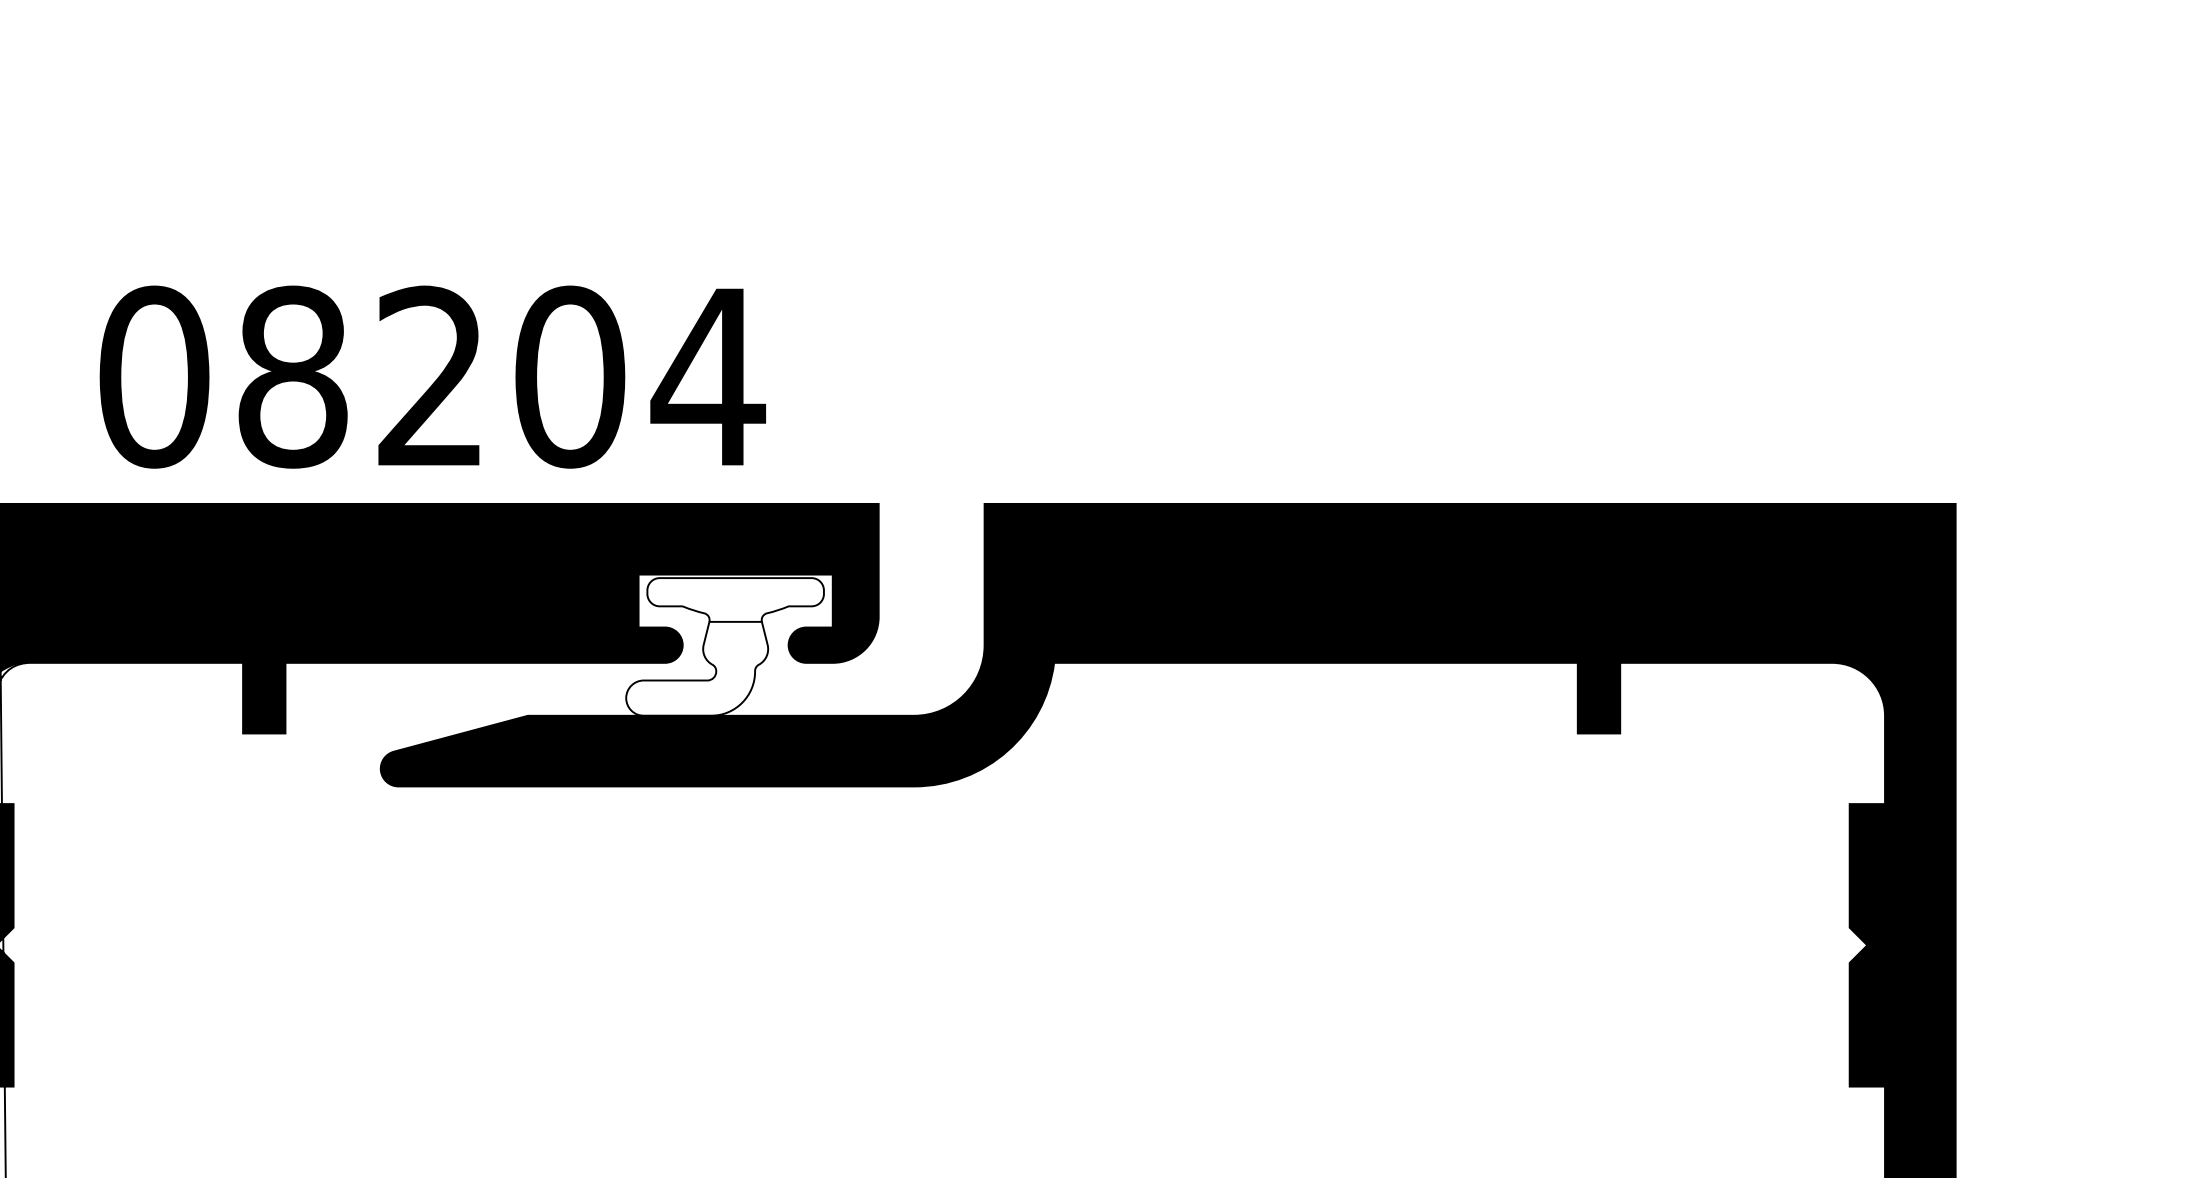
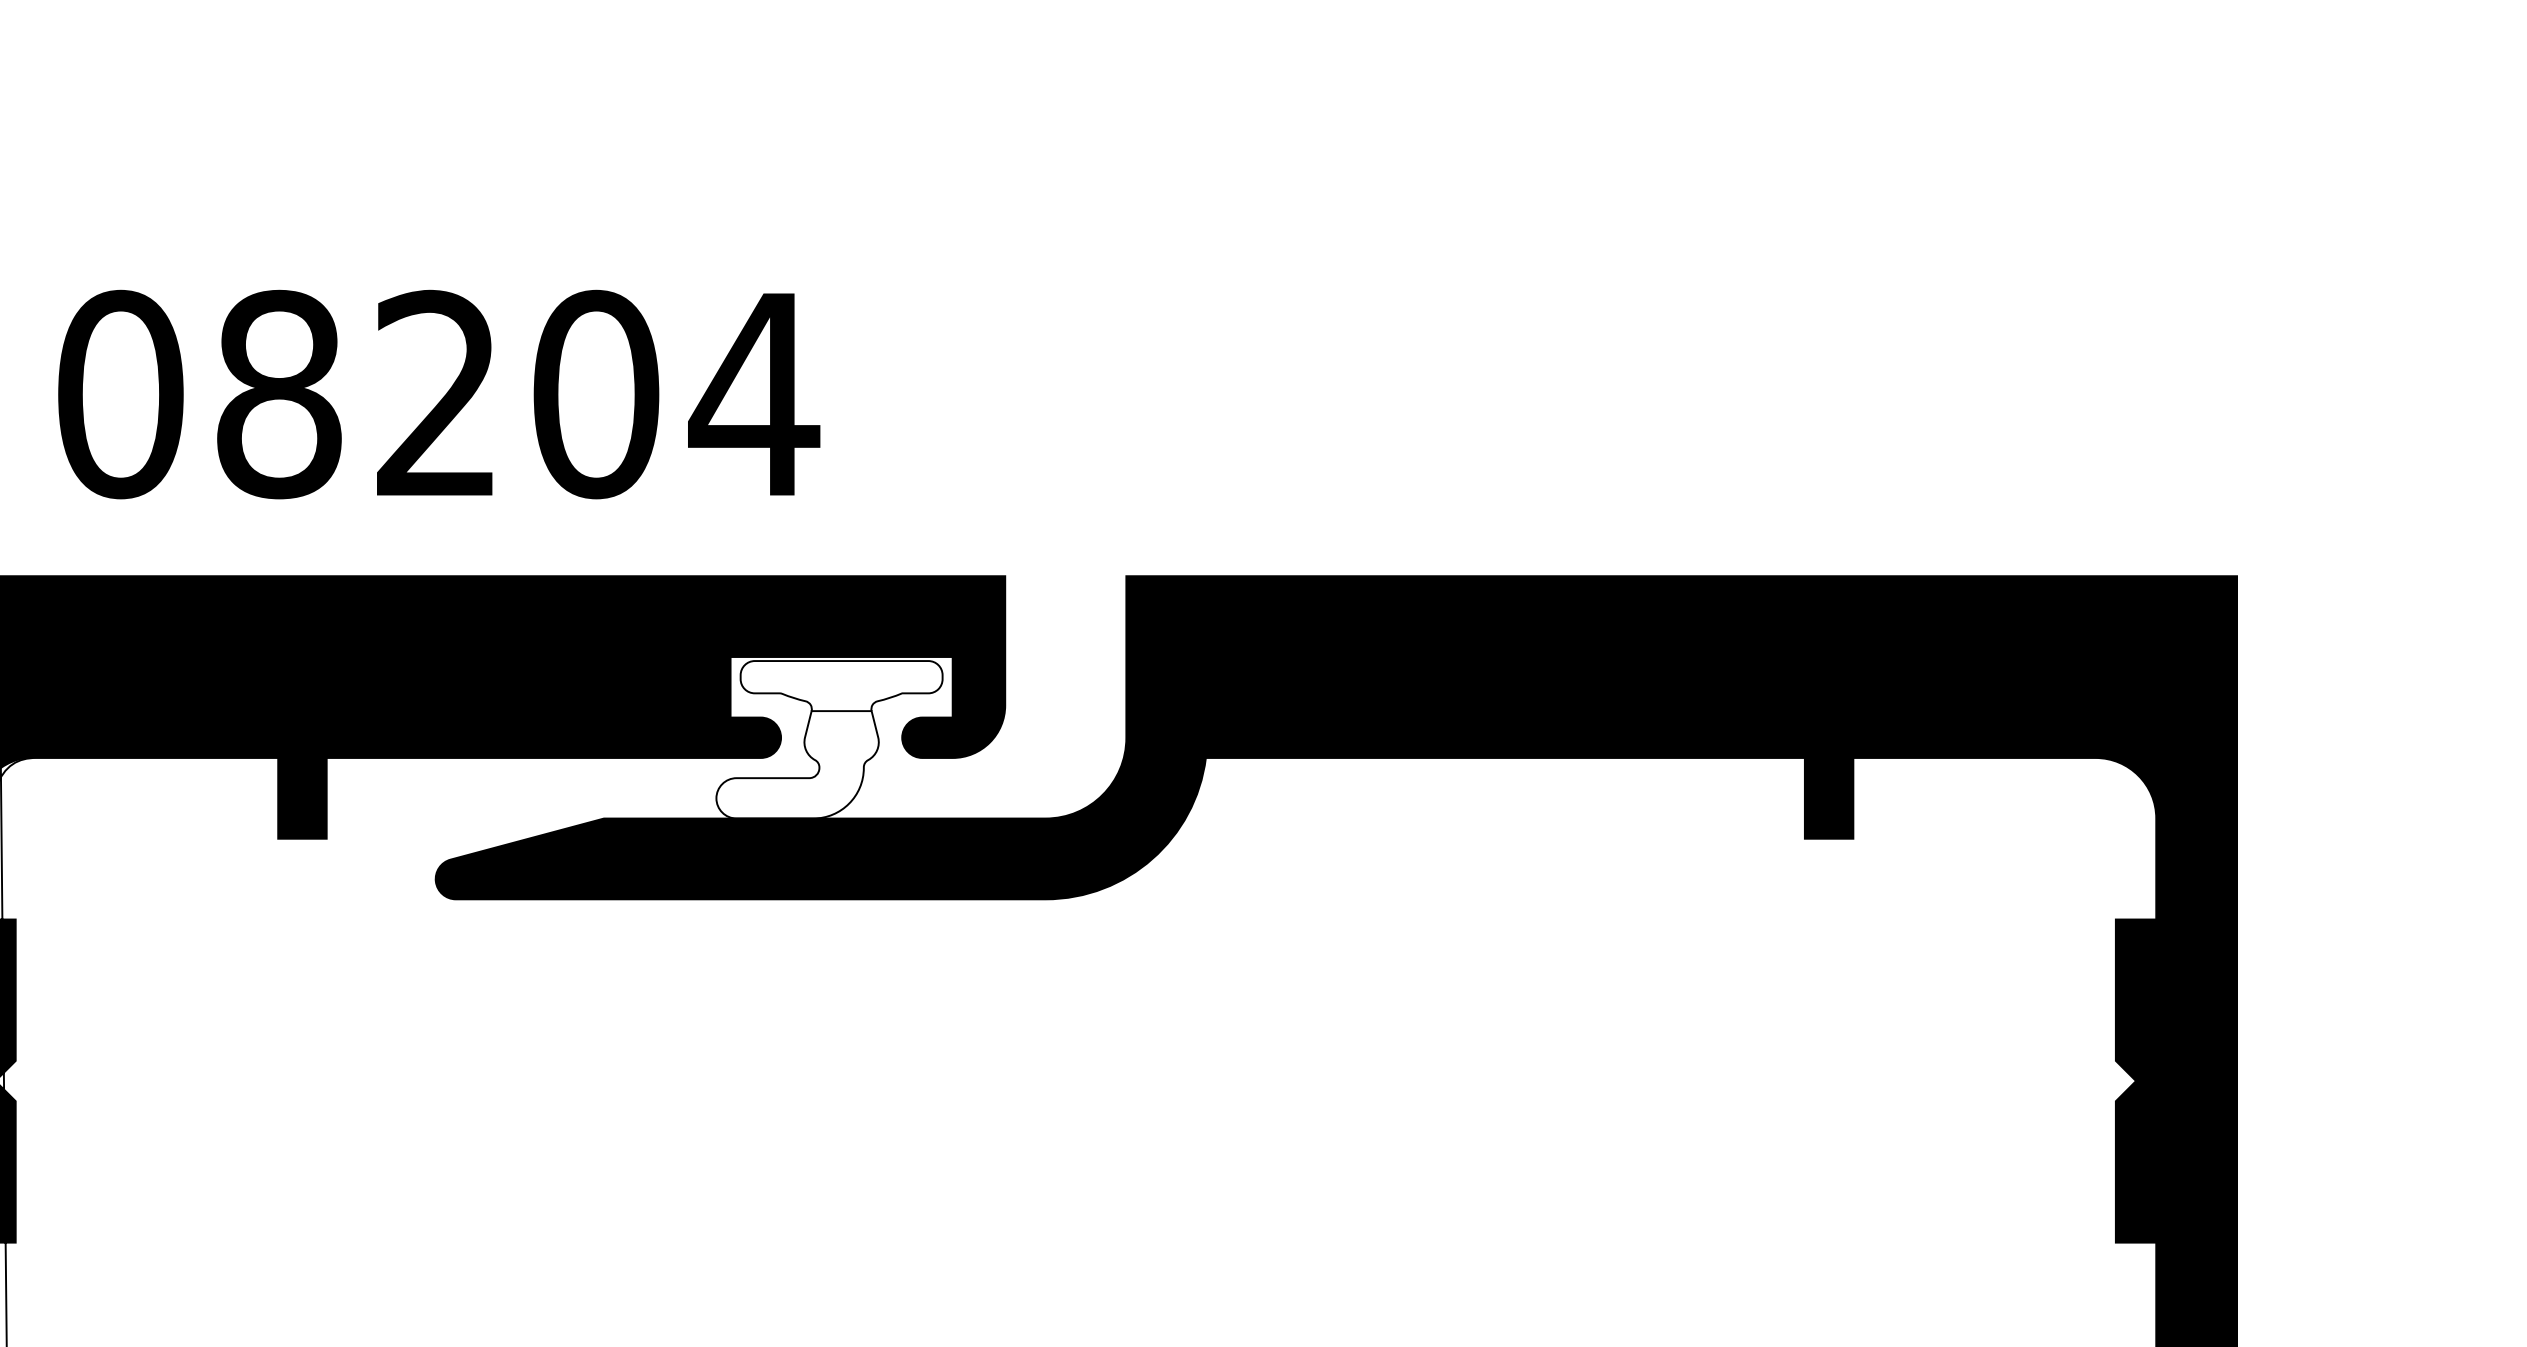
text: (432, 376) -> (438, 393), moved

